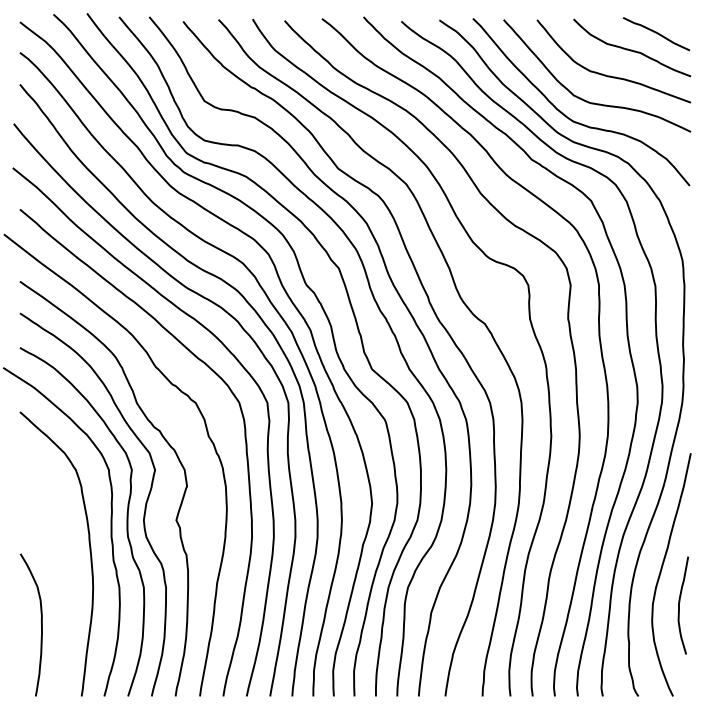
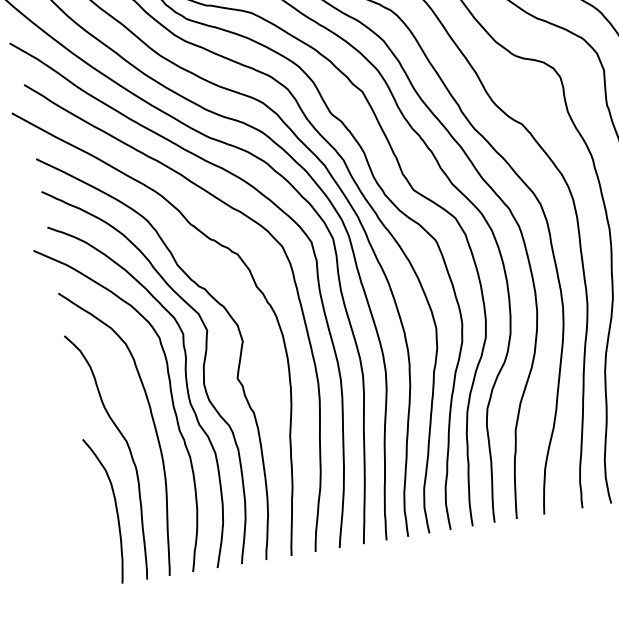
curve: (62, 572) -> (129, 451), added

